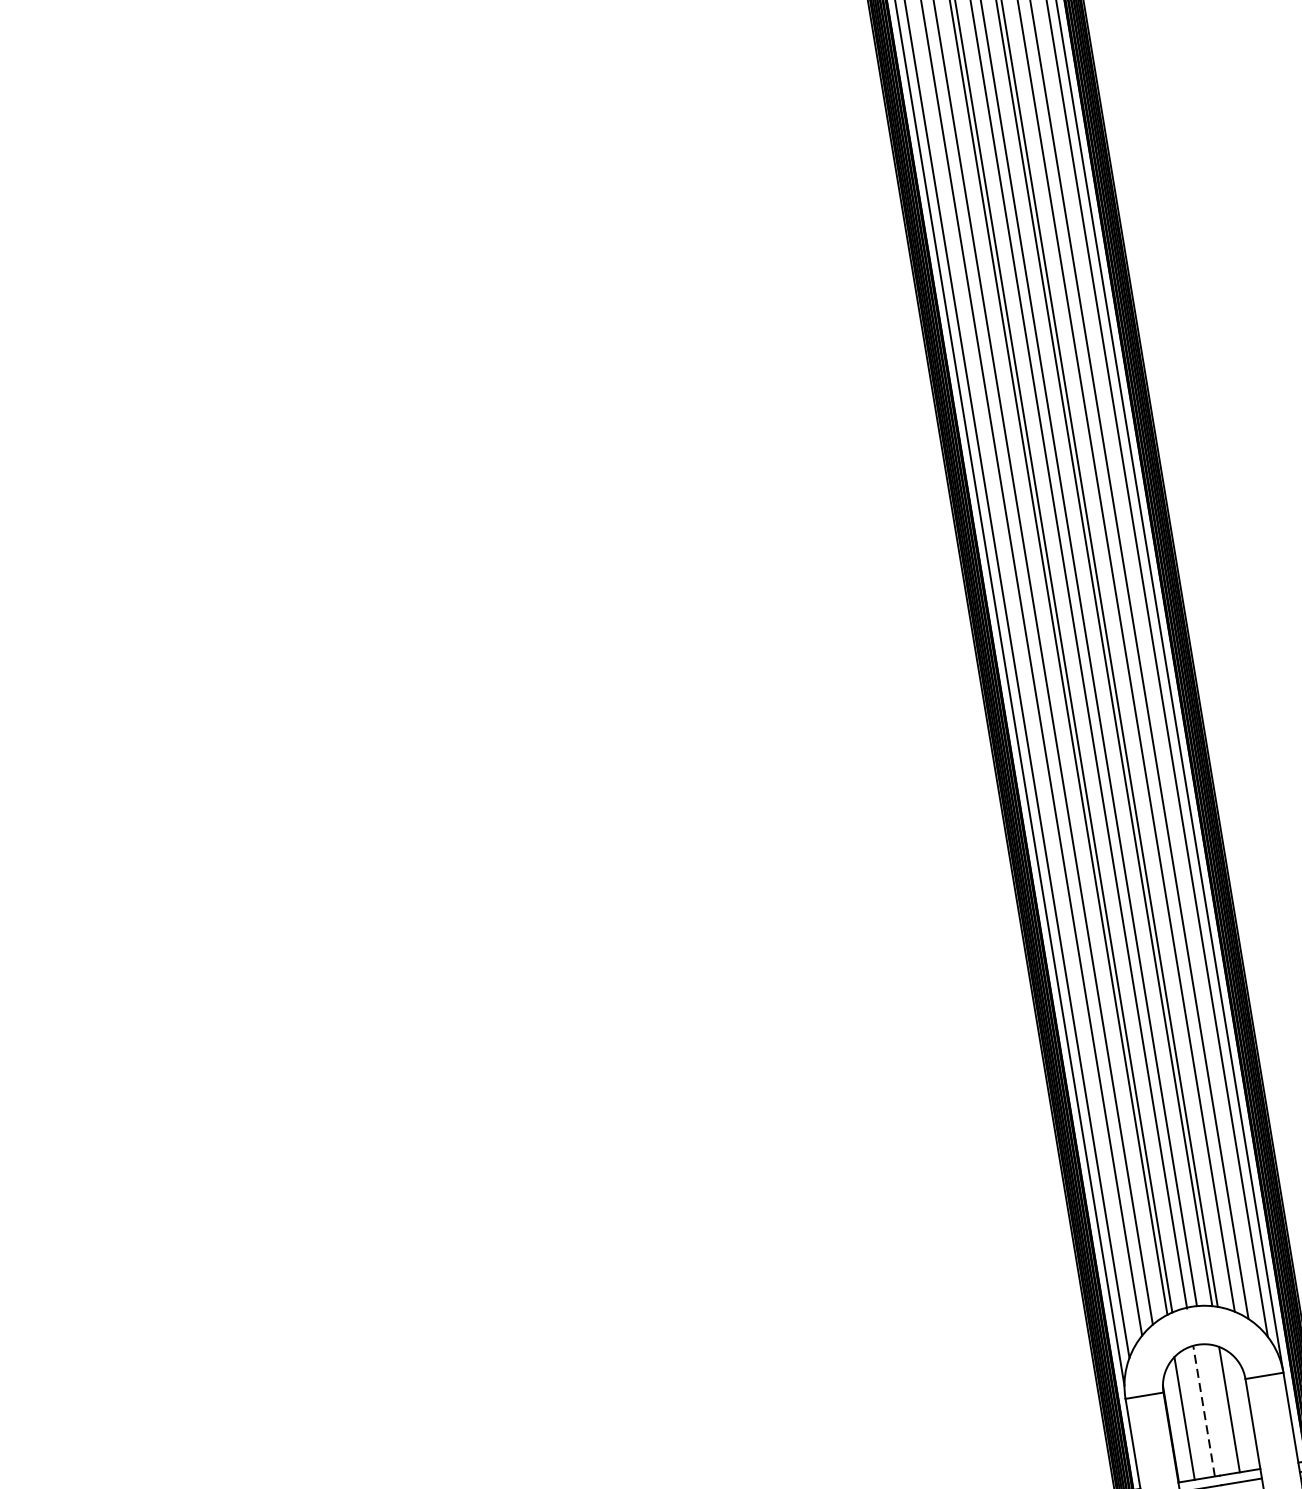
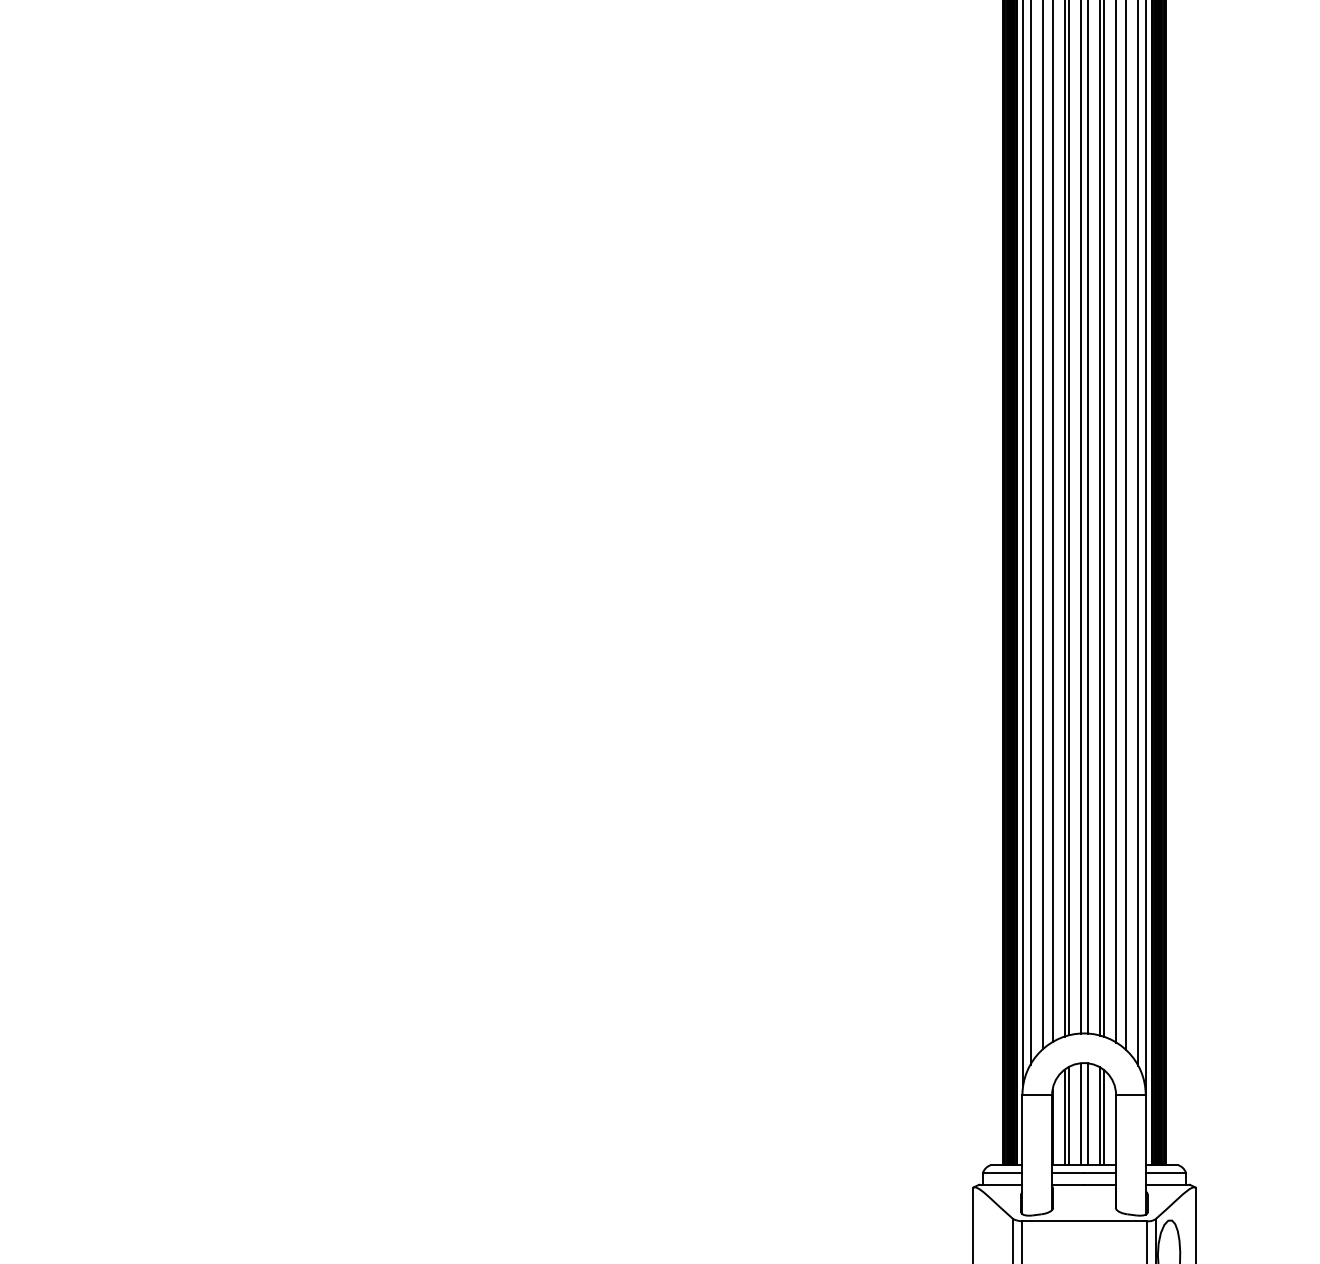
line: (1214, 1409) -> (1088, 1114), added
line: (1235, 1410) -> (1104, 1117), added
line: (1204, 1411) -> (1080, 1114), dashed -> solid
line: (1188, 1415) -> (1068, 1115), added

